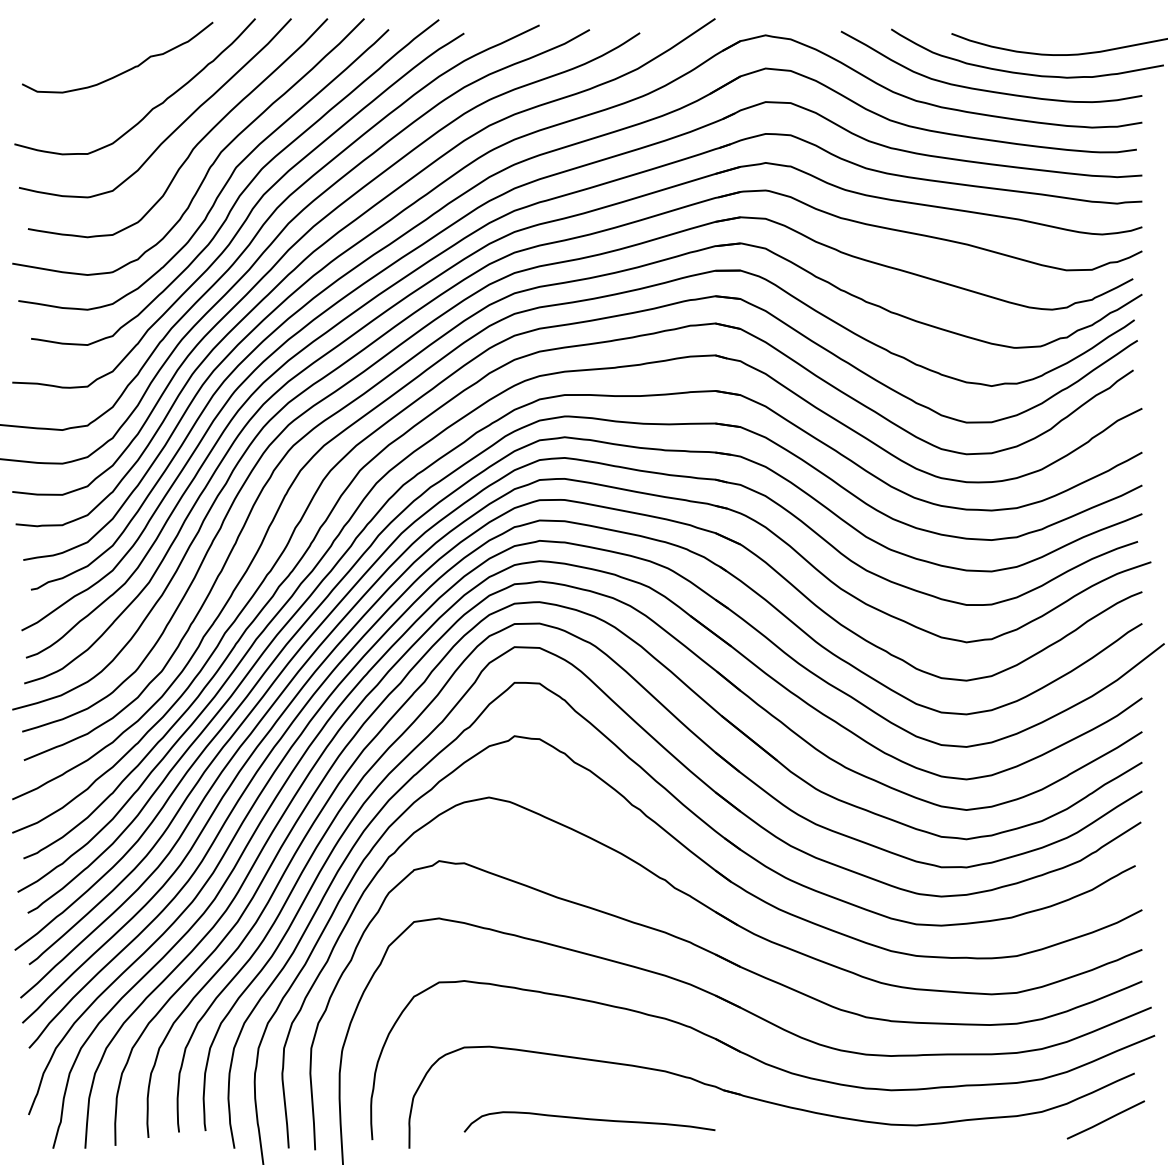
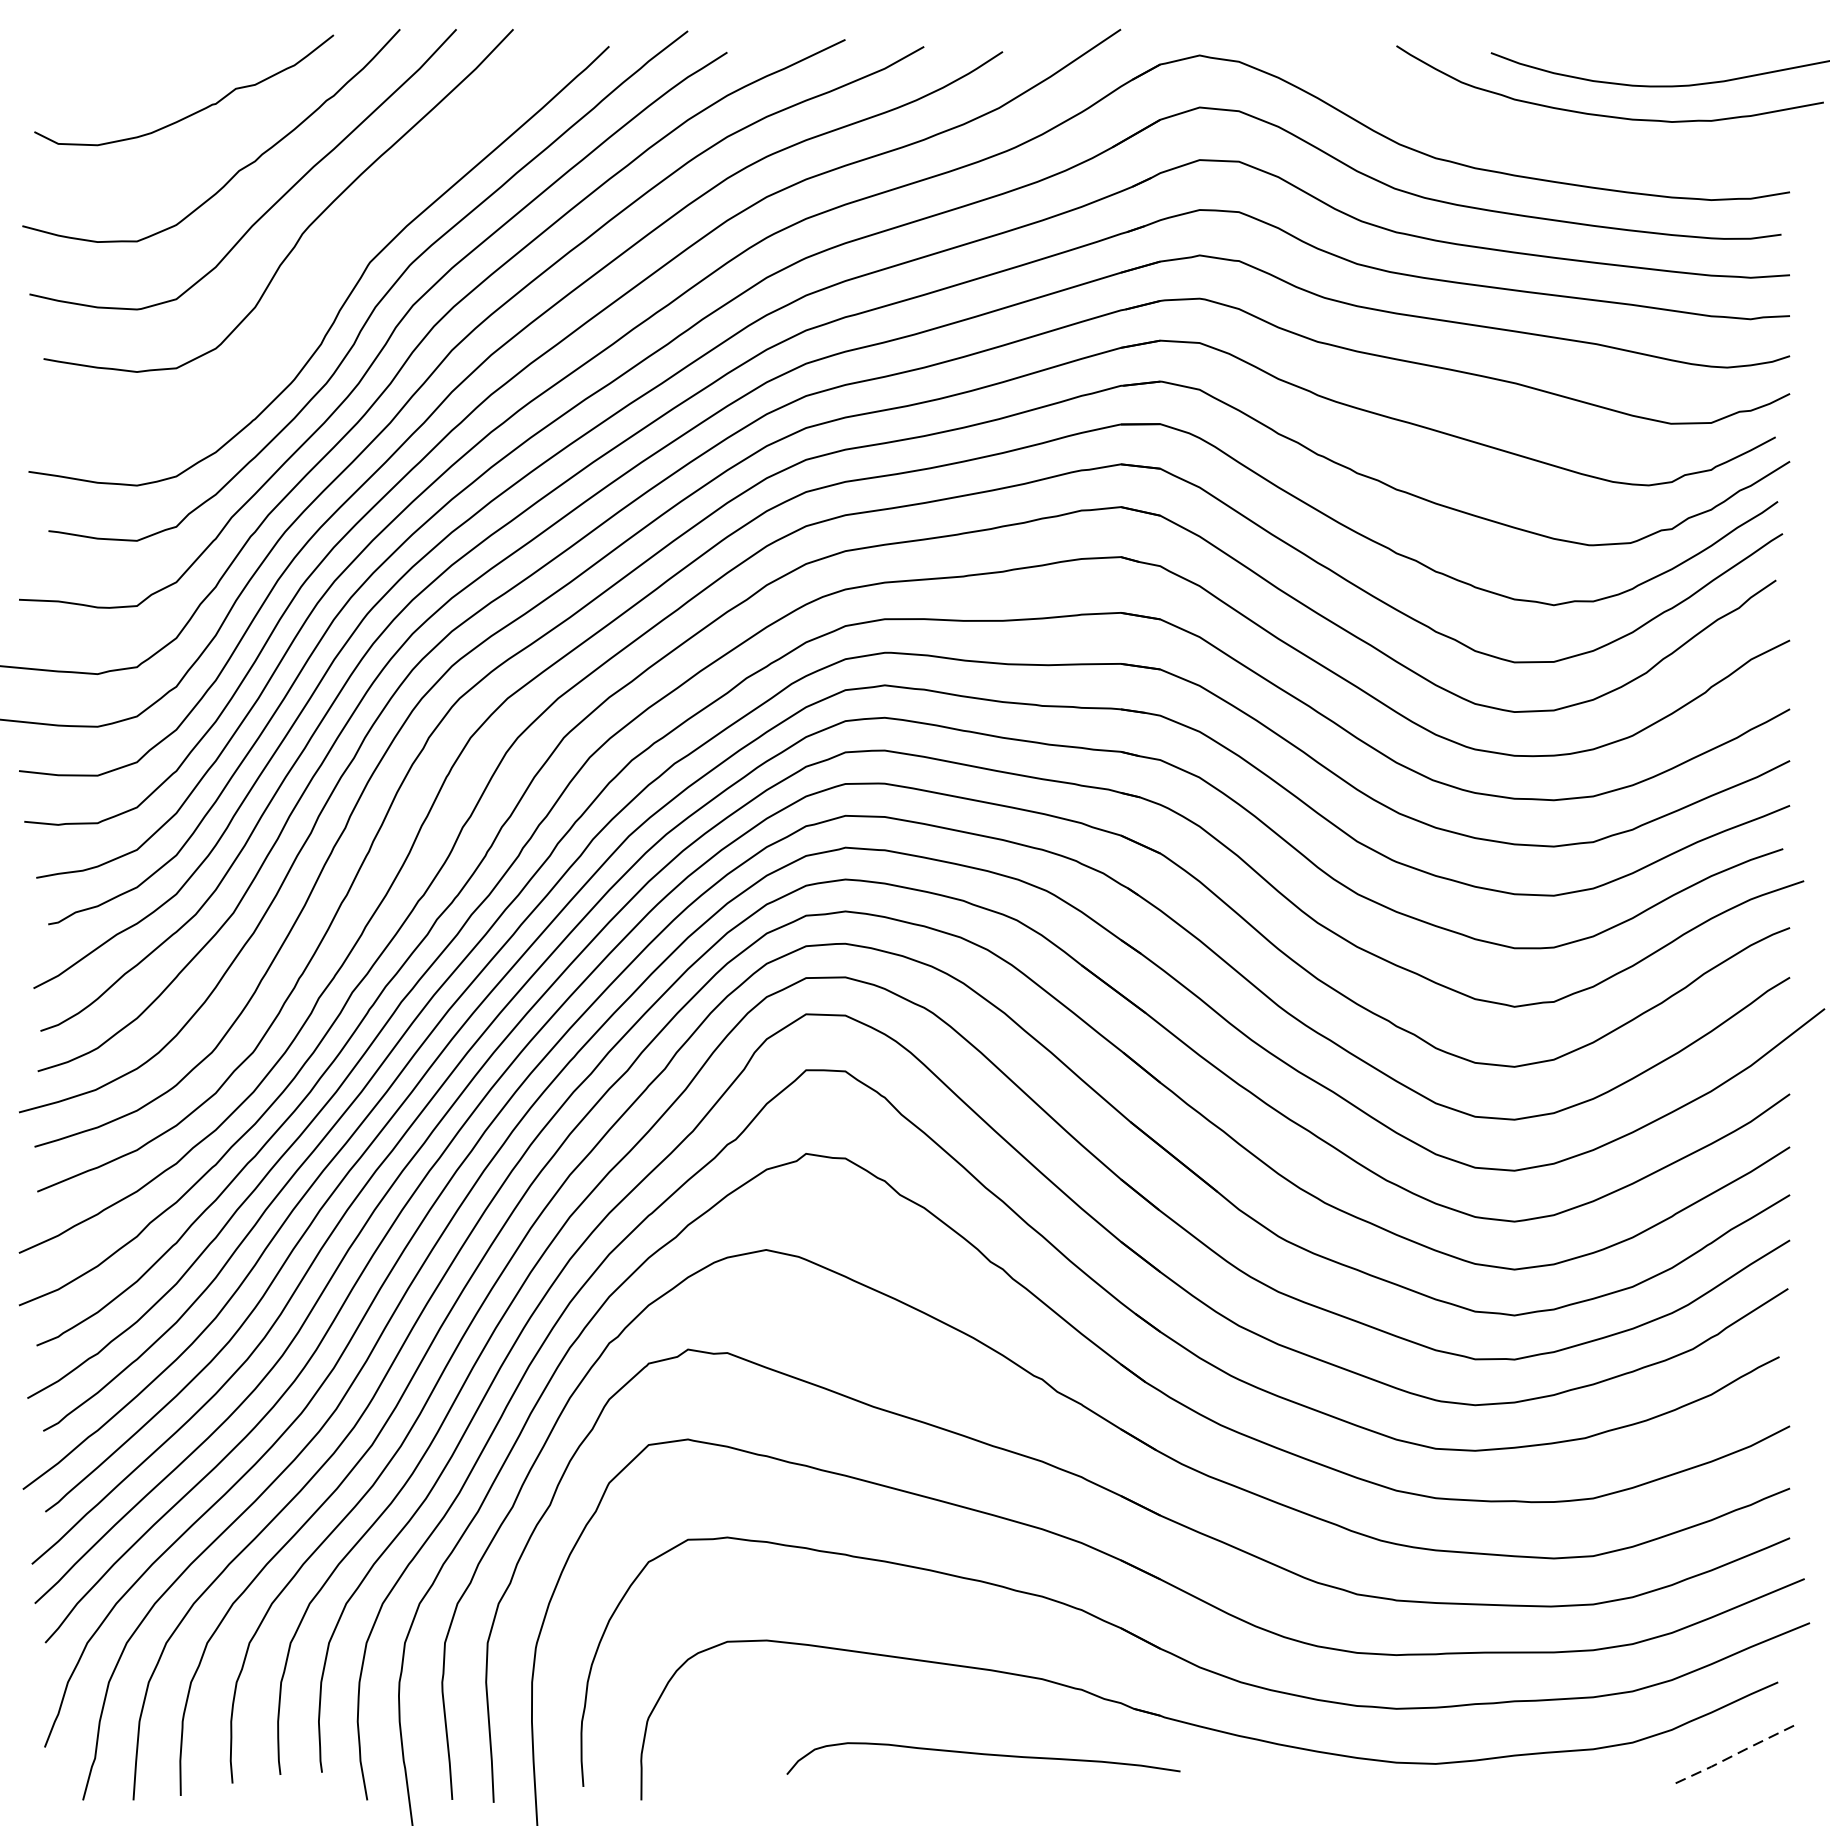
curve: (985, 89) -> (1544, 140), removed
curve: (209, 166) -> (328, 261), removed
curve: (589, 1120) -> (983, 1756), moved
line: (1105, 1120) -> (1732, 1756), solid -> dashed

